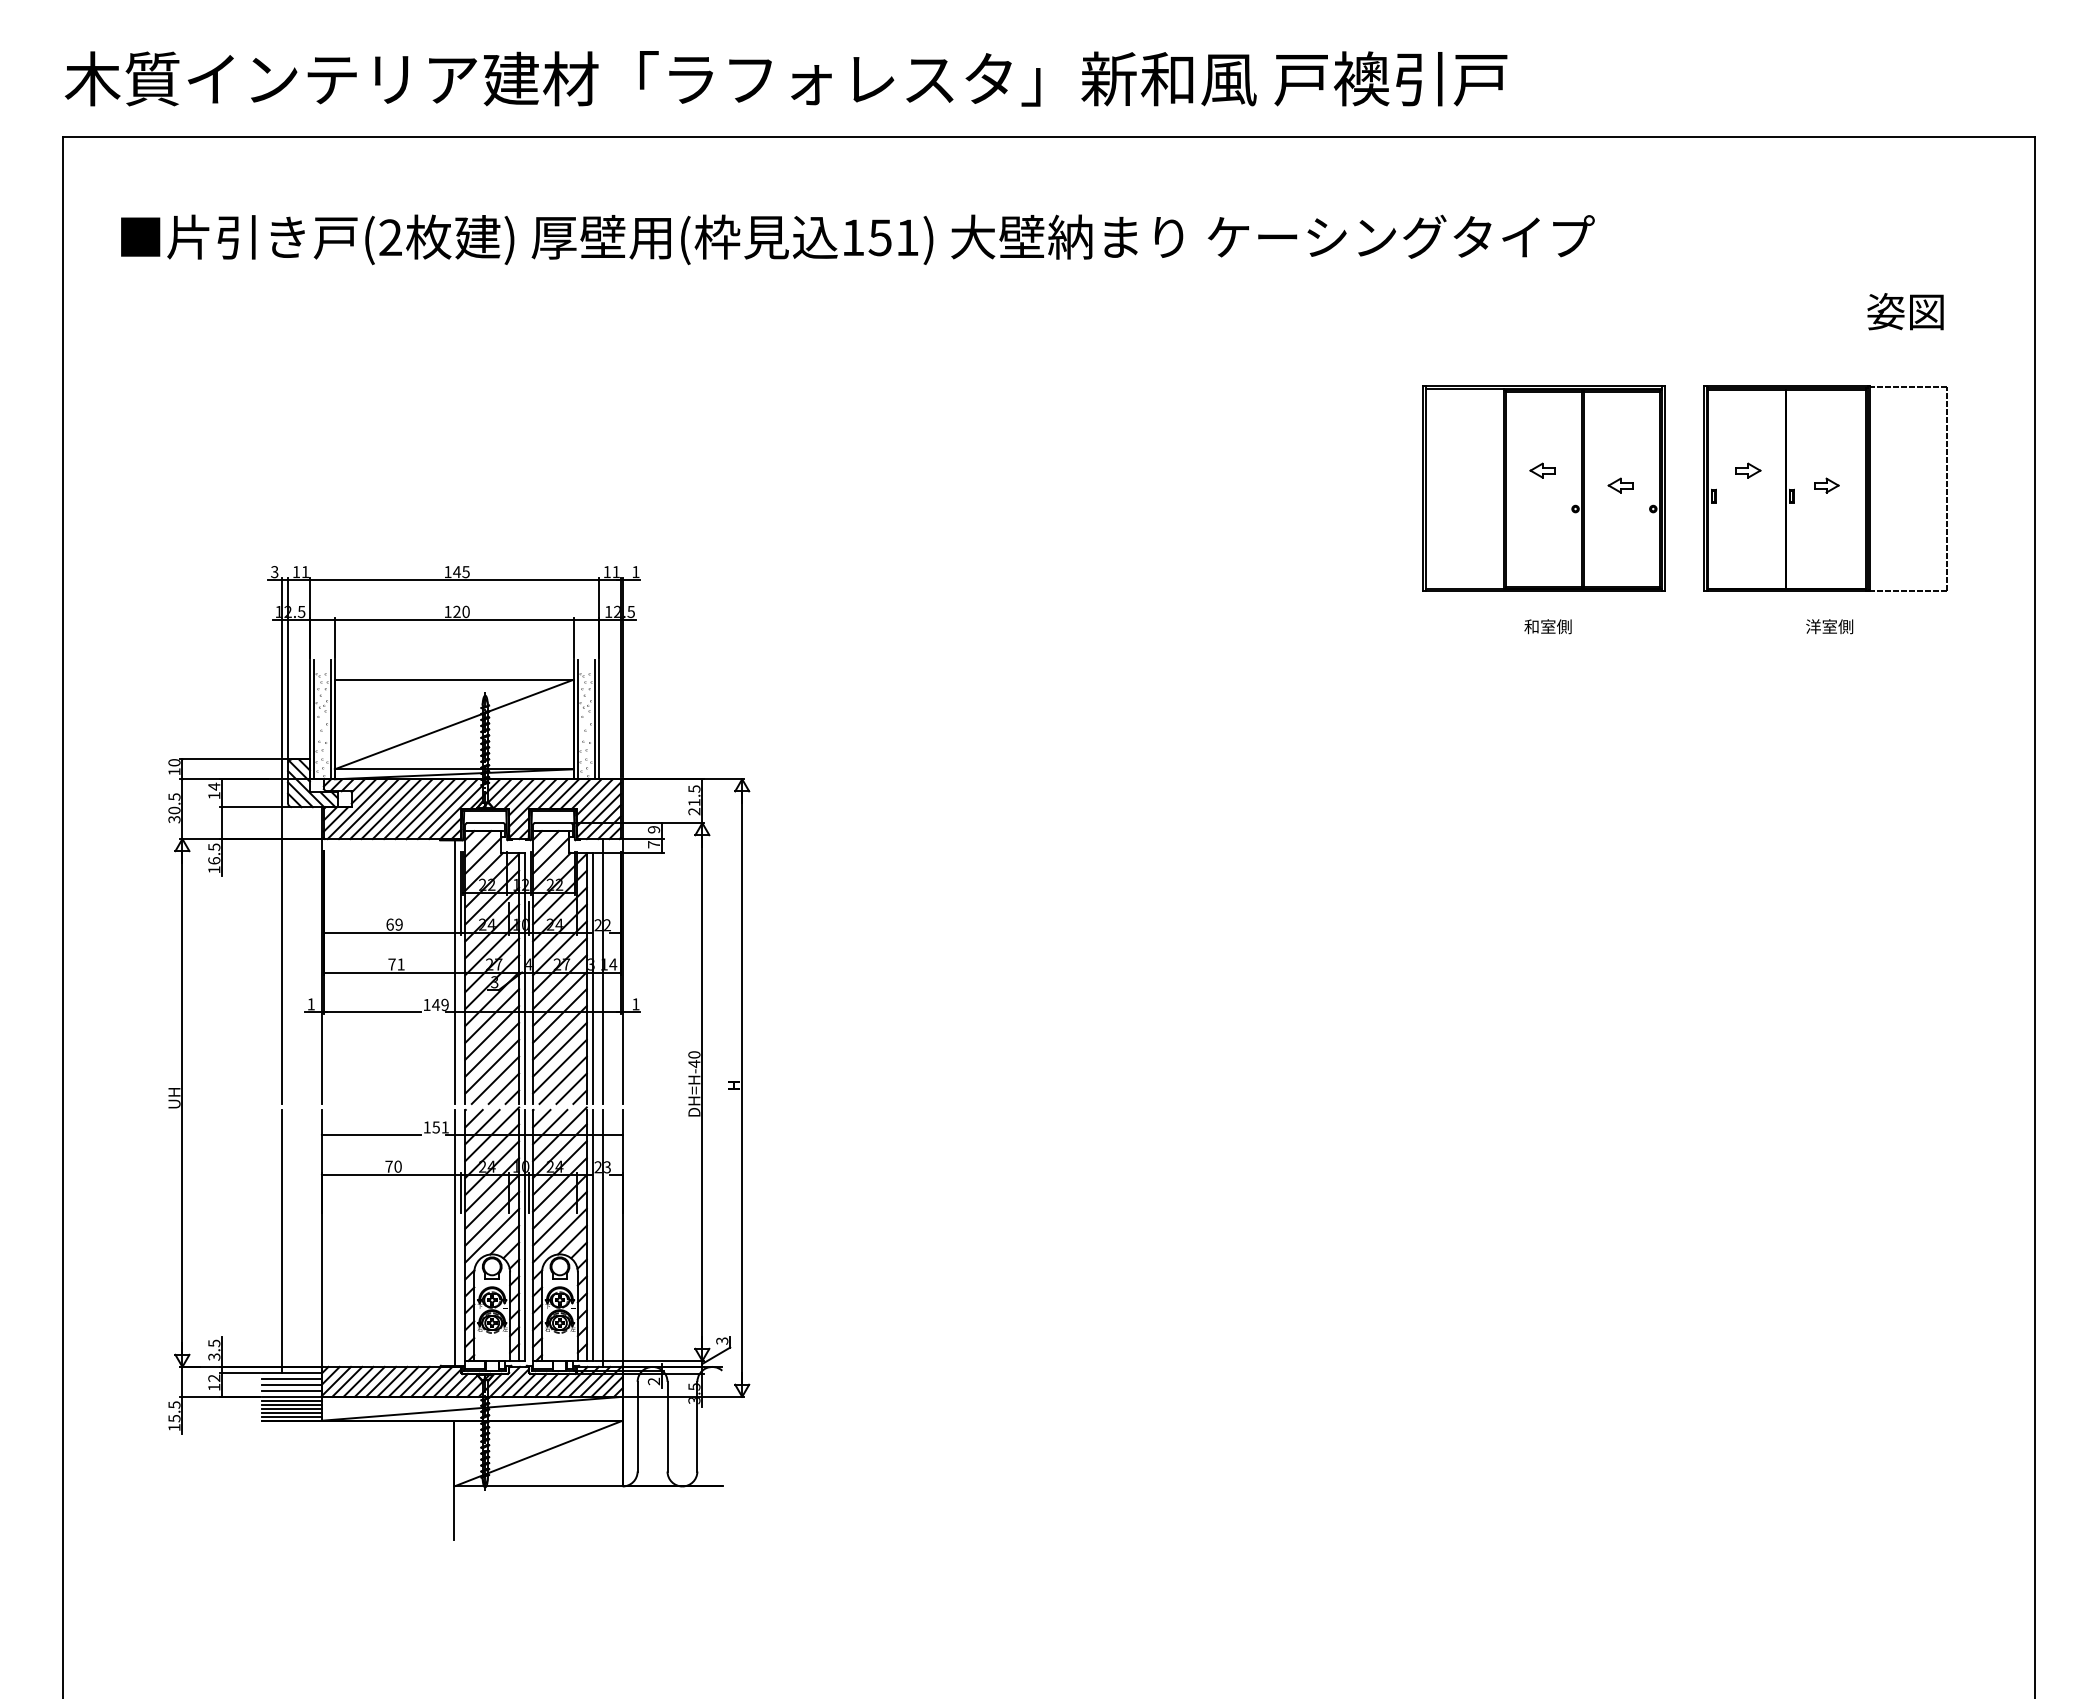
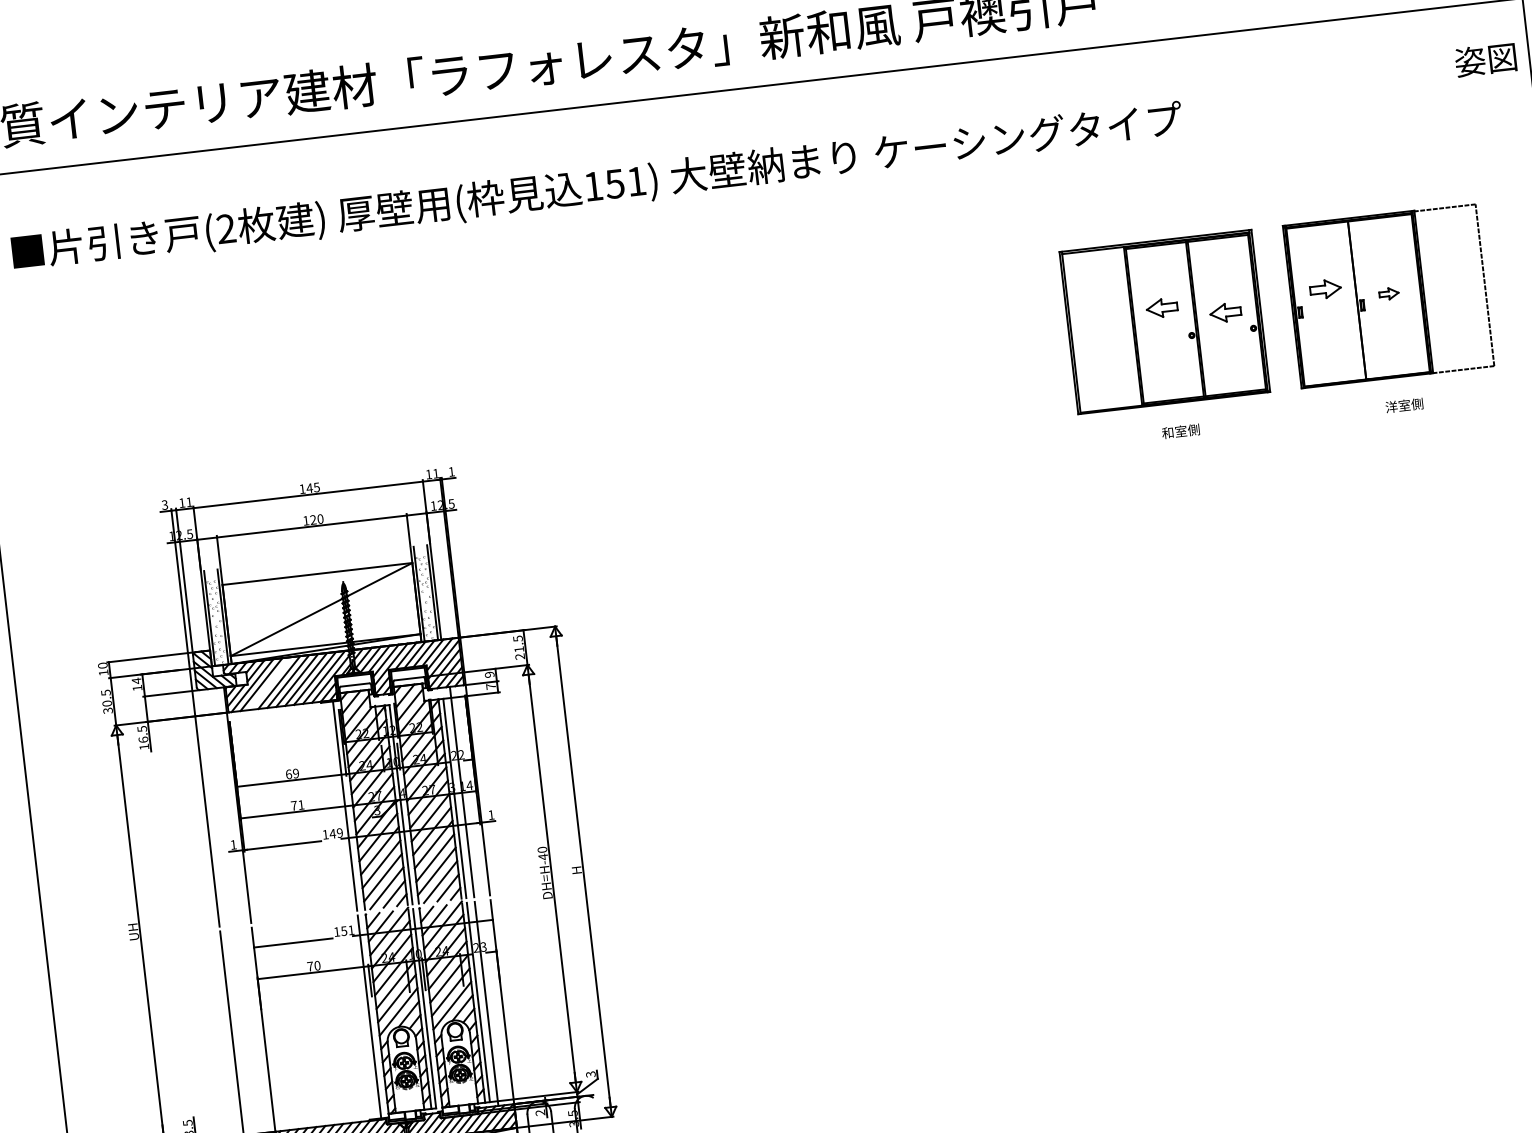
text: (1905, 311) -> (1485, 59), moved
part: (1542, 470) -> (1162, 307), size x1.6
part: (1748, 470) -> (1325, 289), size x1.6
part: (1620, 485) -> (1225, 312), size x1.6
line: (380, 809) -> (270, 683), removed

